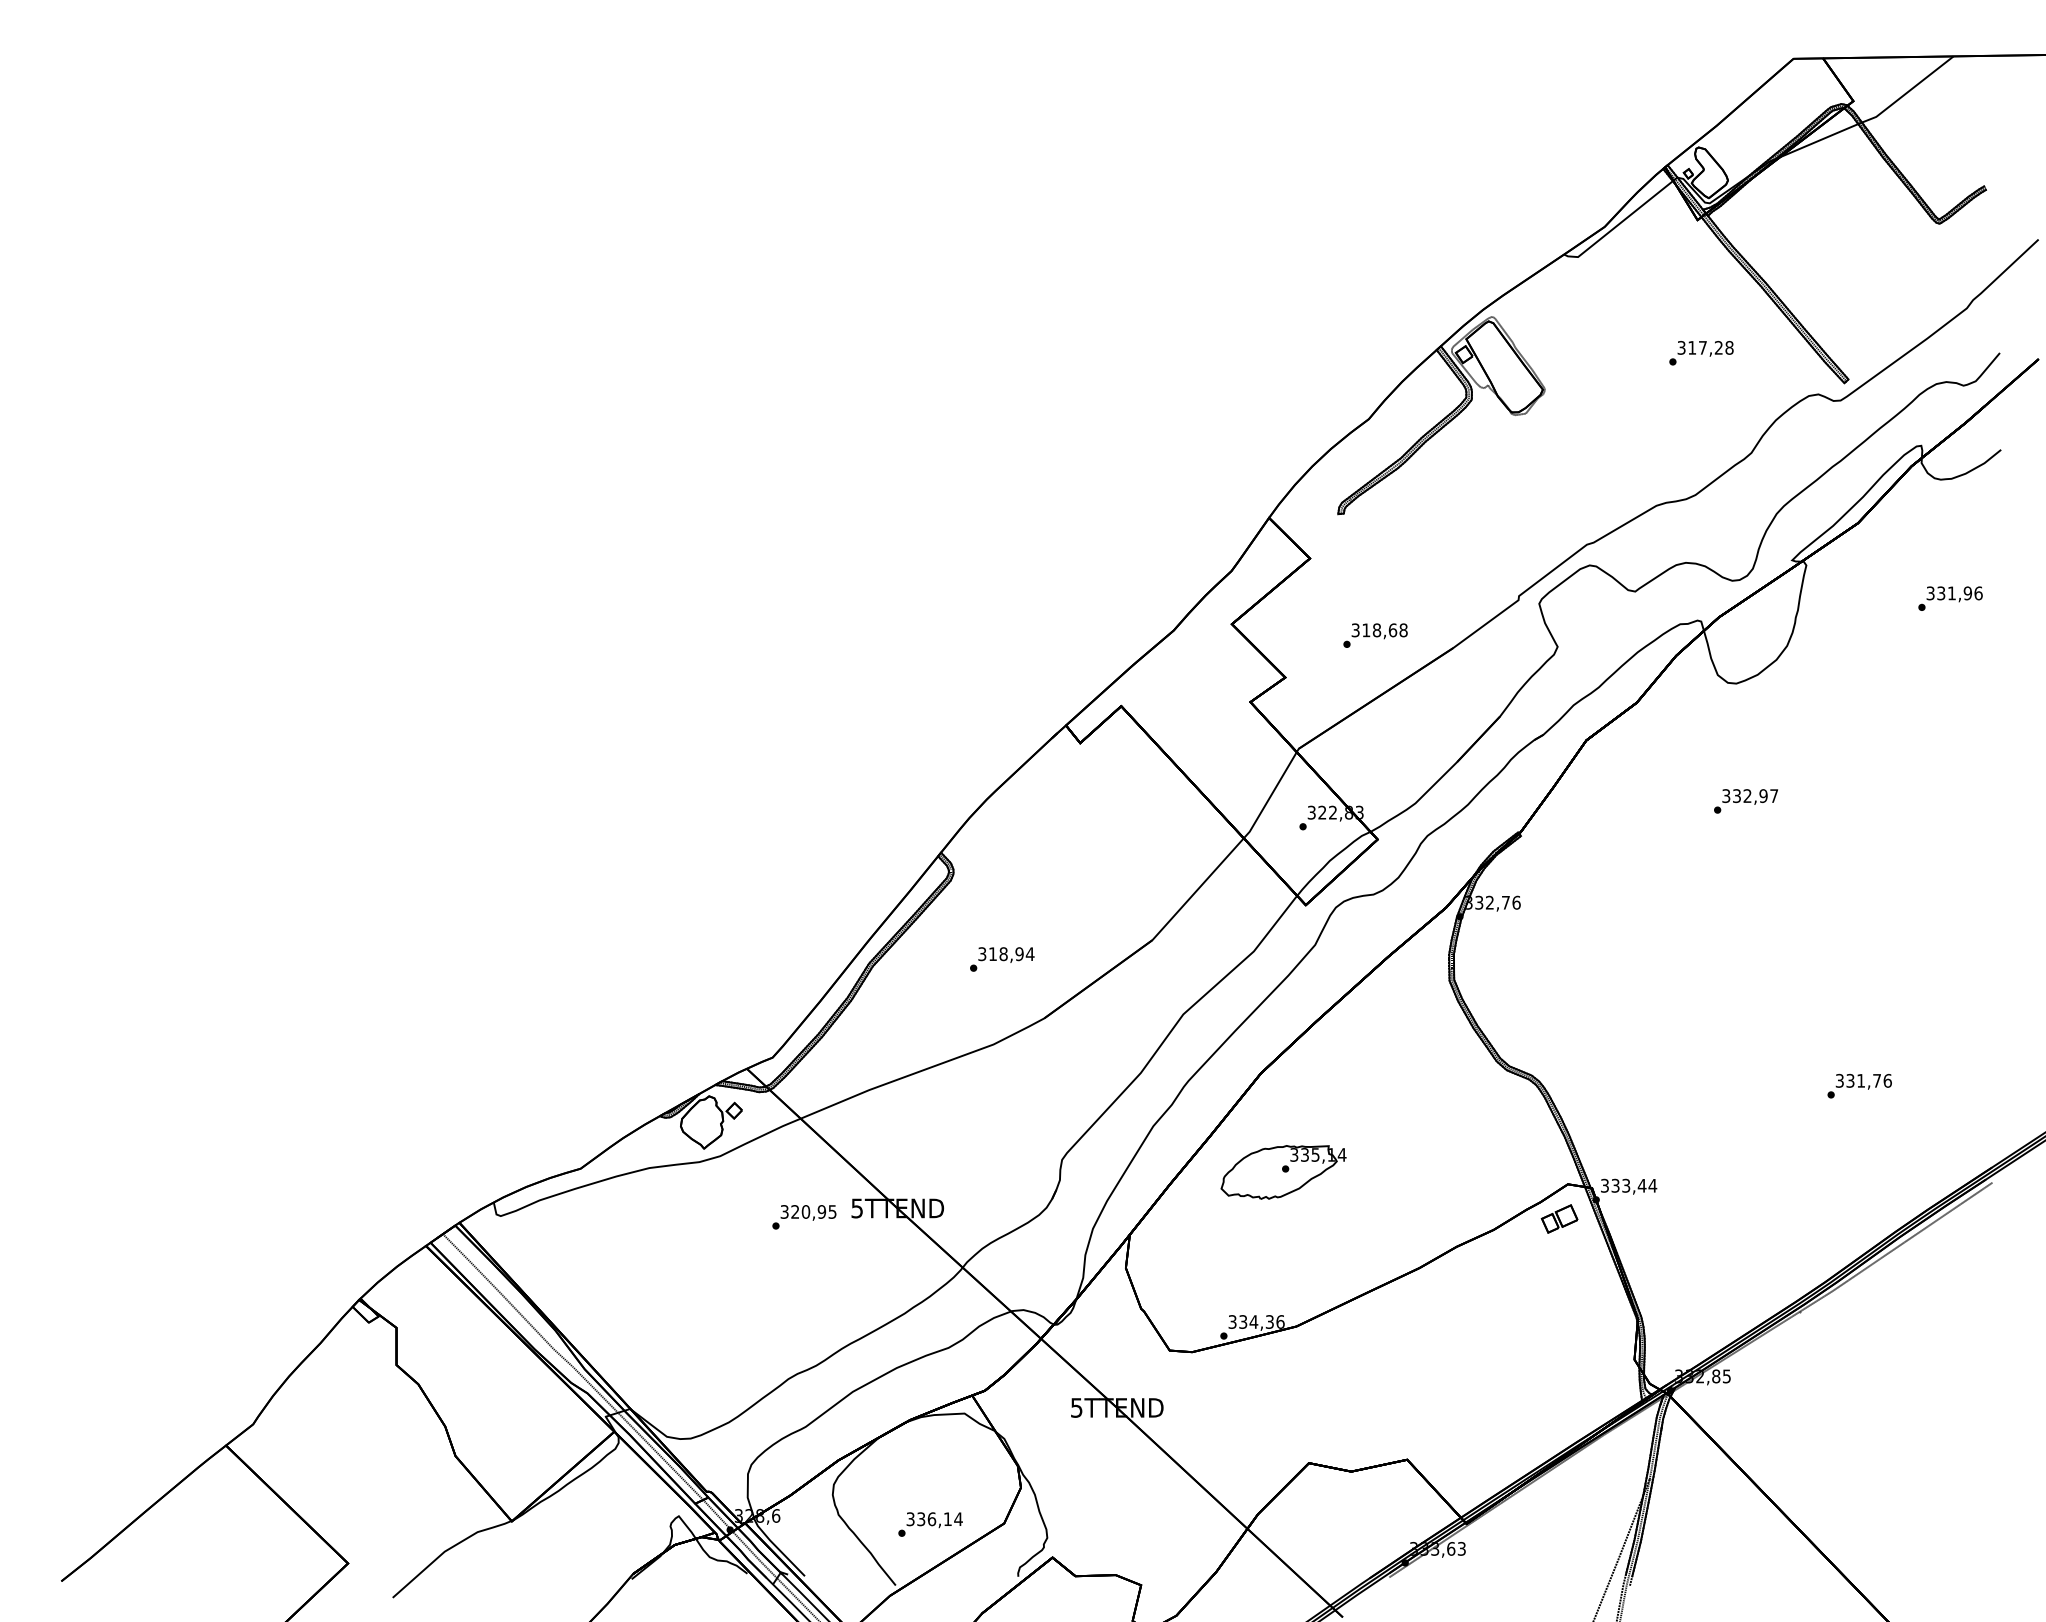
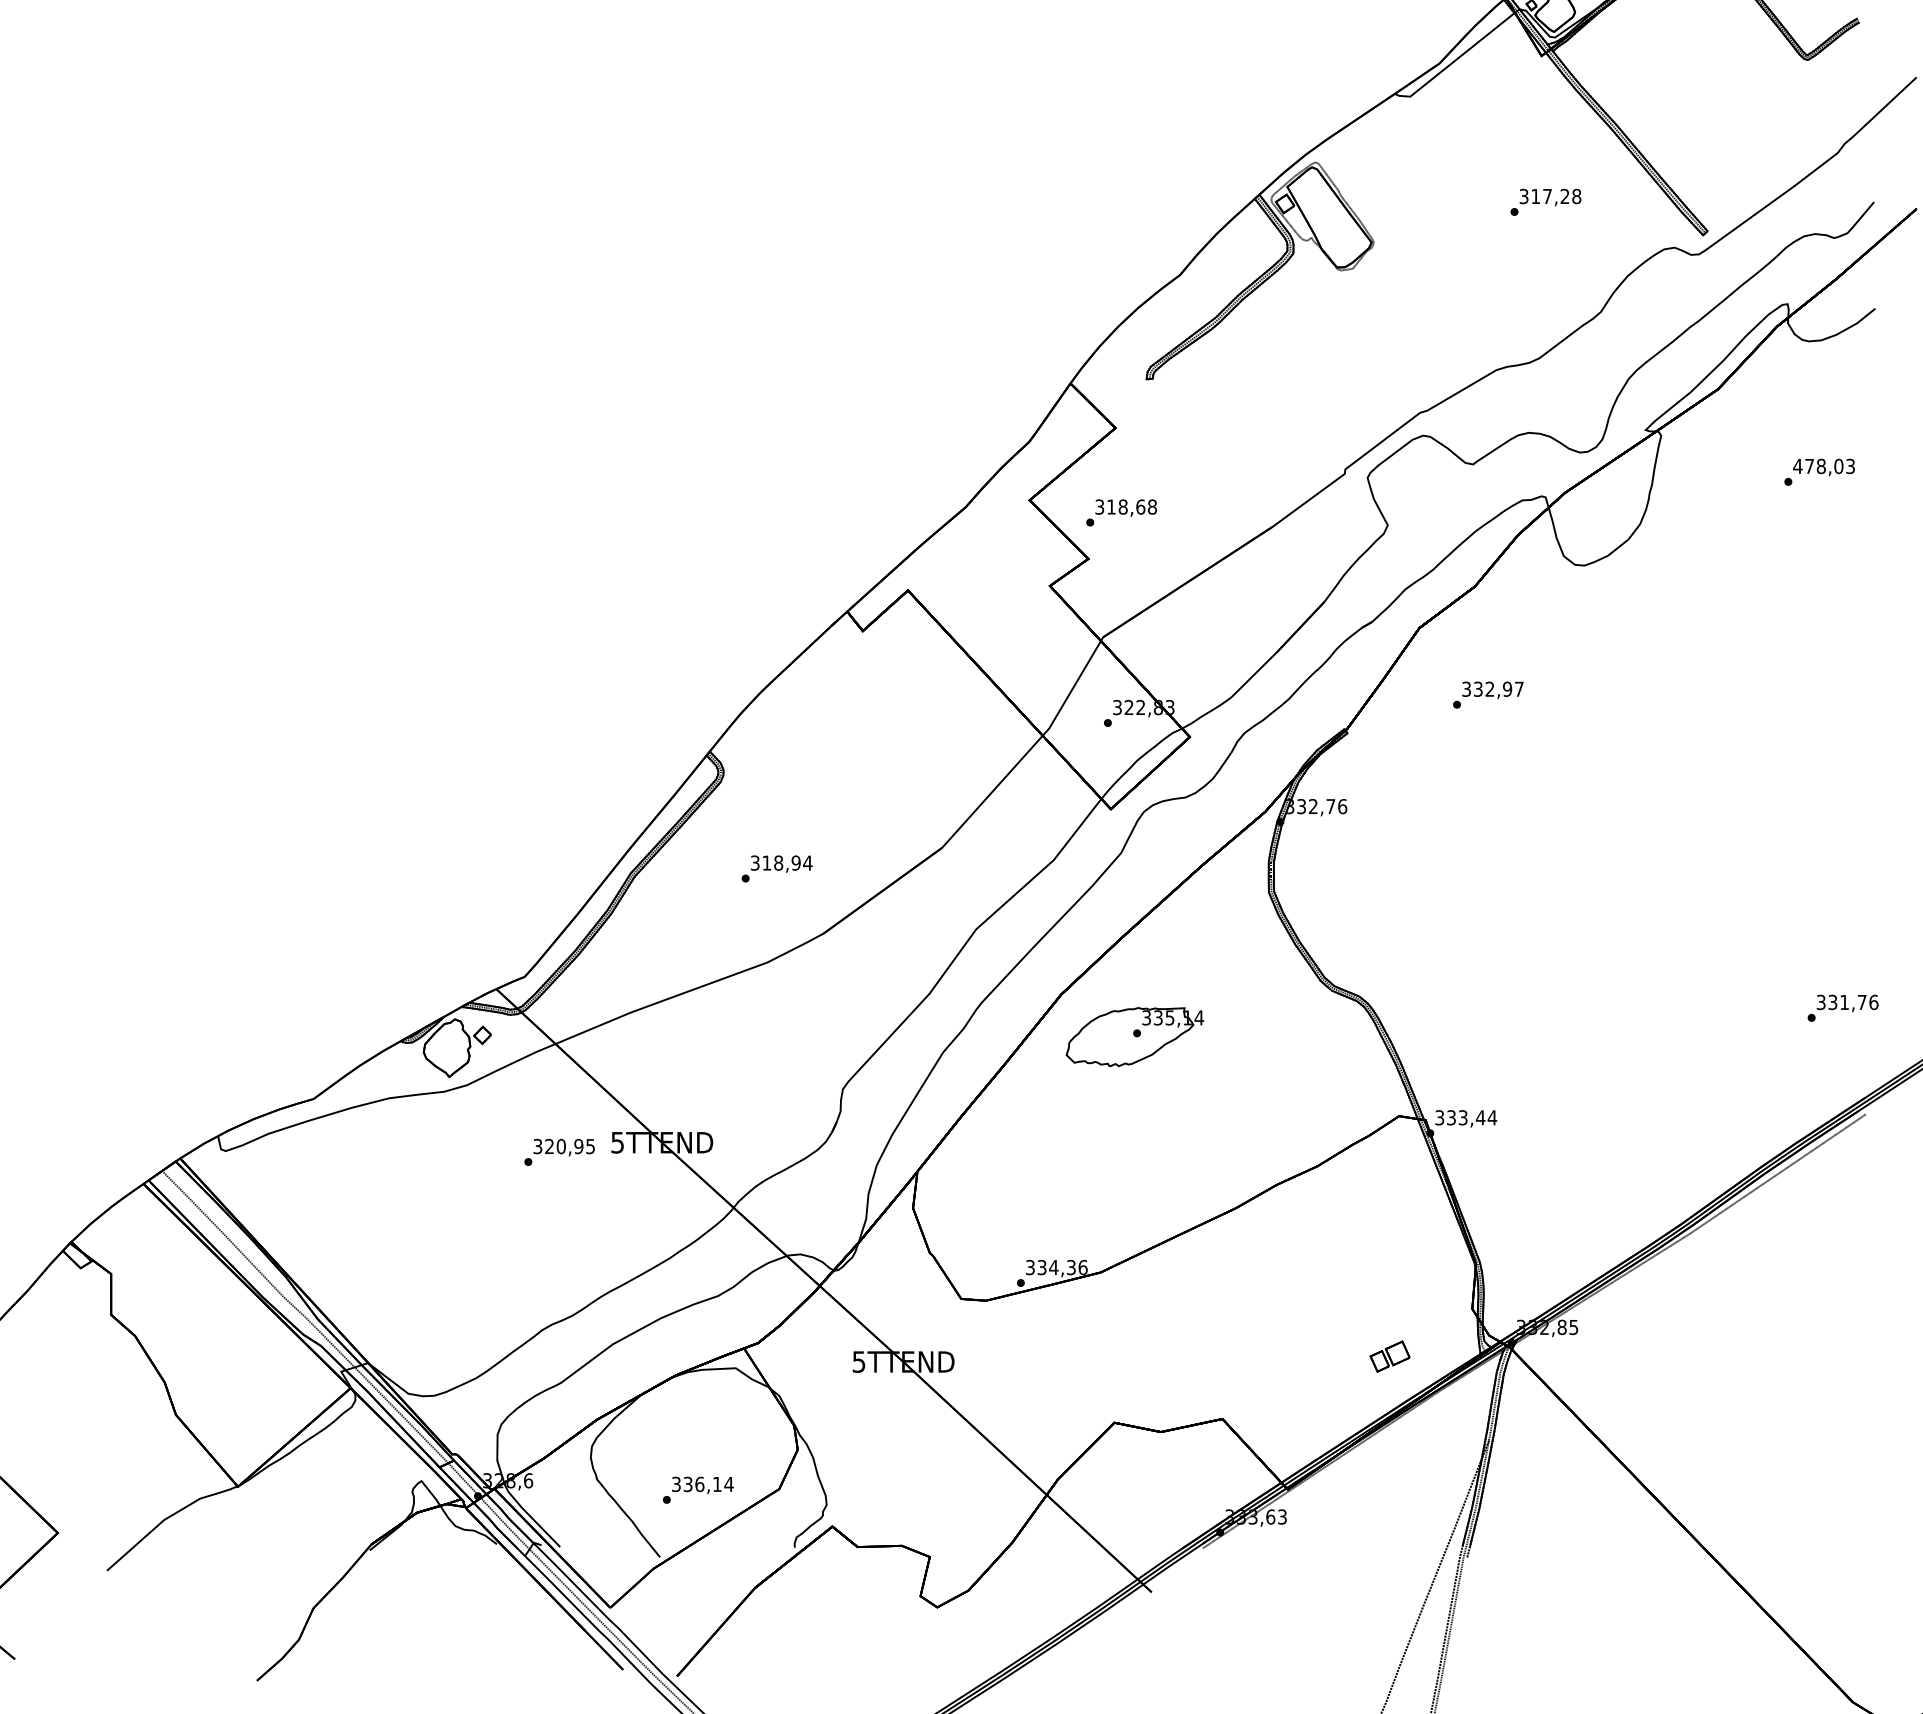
text: (1954, 593) -> (1824, 466), 331,96 -> 478,03
text: (1375, 635) -> (1121, 512), moved
text: (1746, 801) -> (1488, 695), moved
text: (1859, 1085) -> (1842, 1007), moved
part: (1283, 1172) -> (1134, 1037), moved
part: (1559, 1218) -> (1389, 1356), moved

